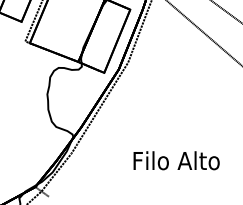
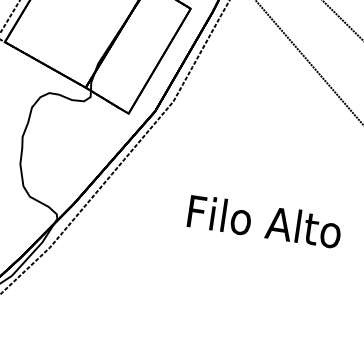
text: (176, 160) -> (264, 221), moved

